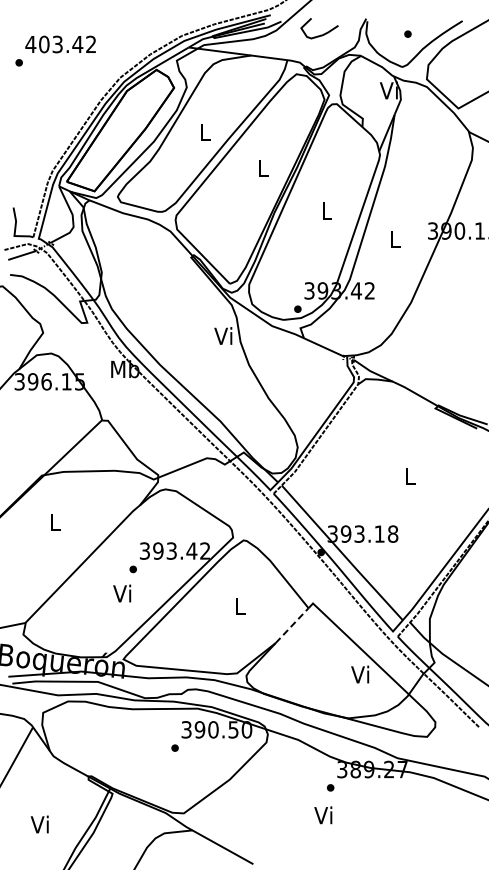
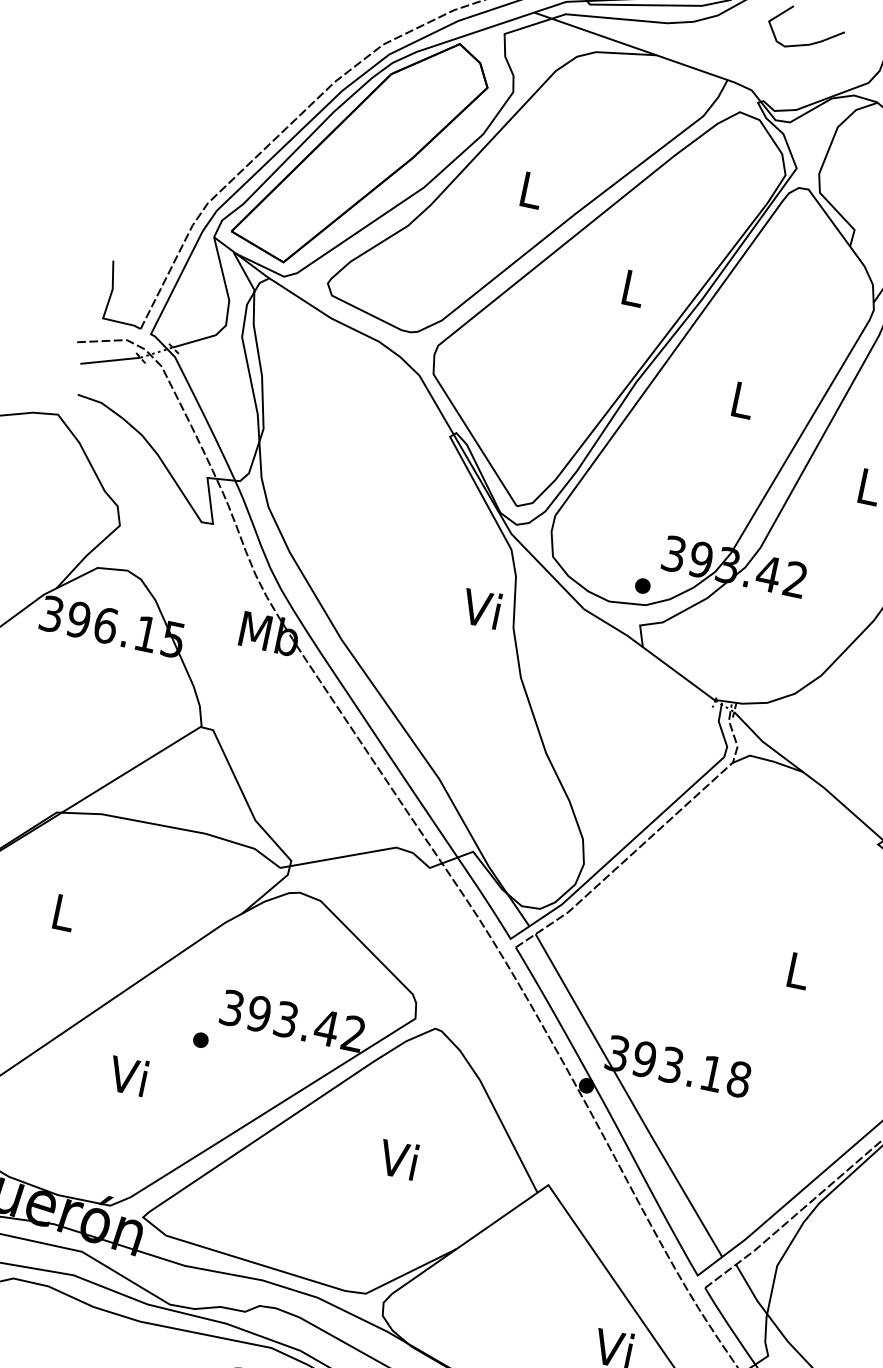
text: (122, 593) -> (128, 1075), moved
text: (238, 606) -> (397, 1159), L -> Vi
line: (292, 625) -> (497, 1220), dashed -> solid

